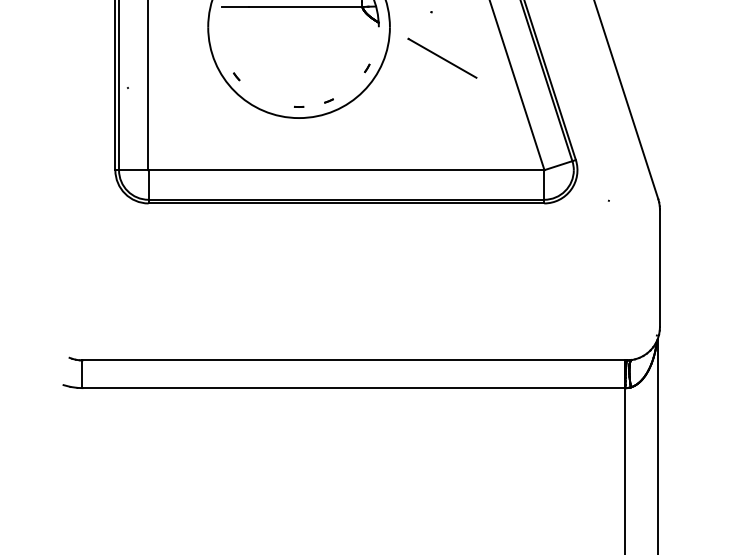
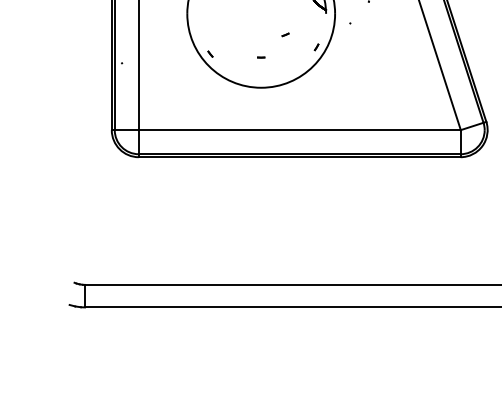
line: (442, 57) -> (377, 38), removed
part: (328, 100) -> (285, 34), moved
part: (299, 106) -> (261, 57), moved

